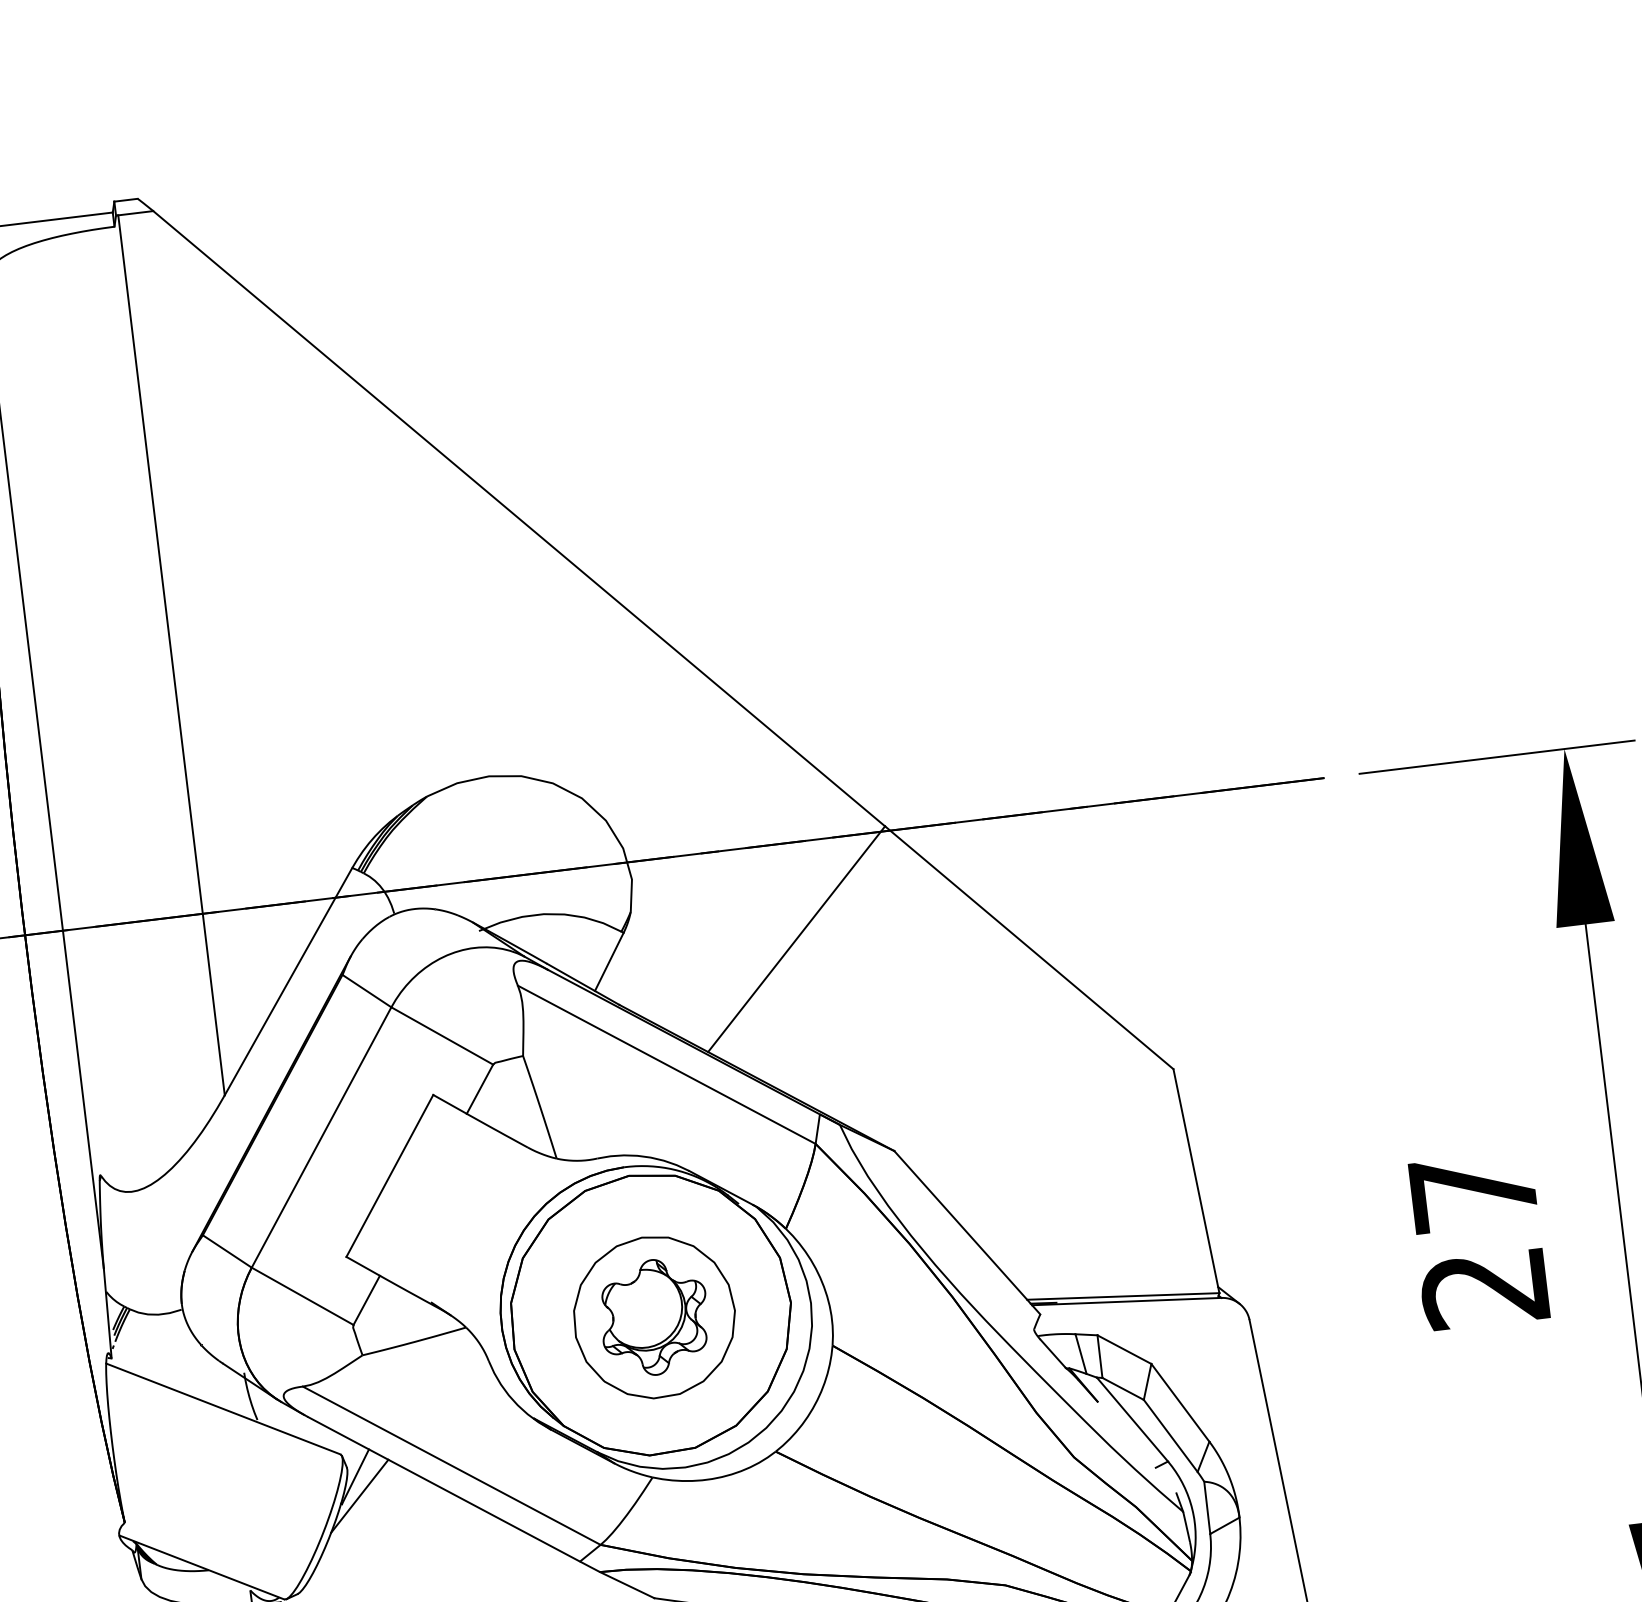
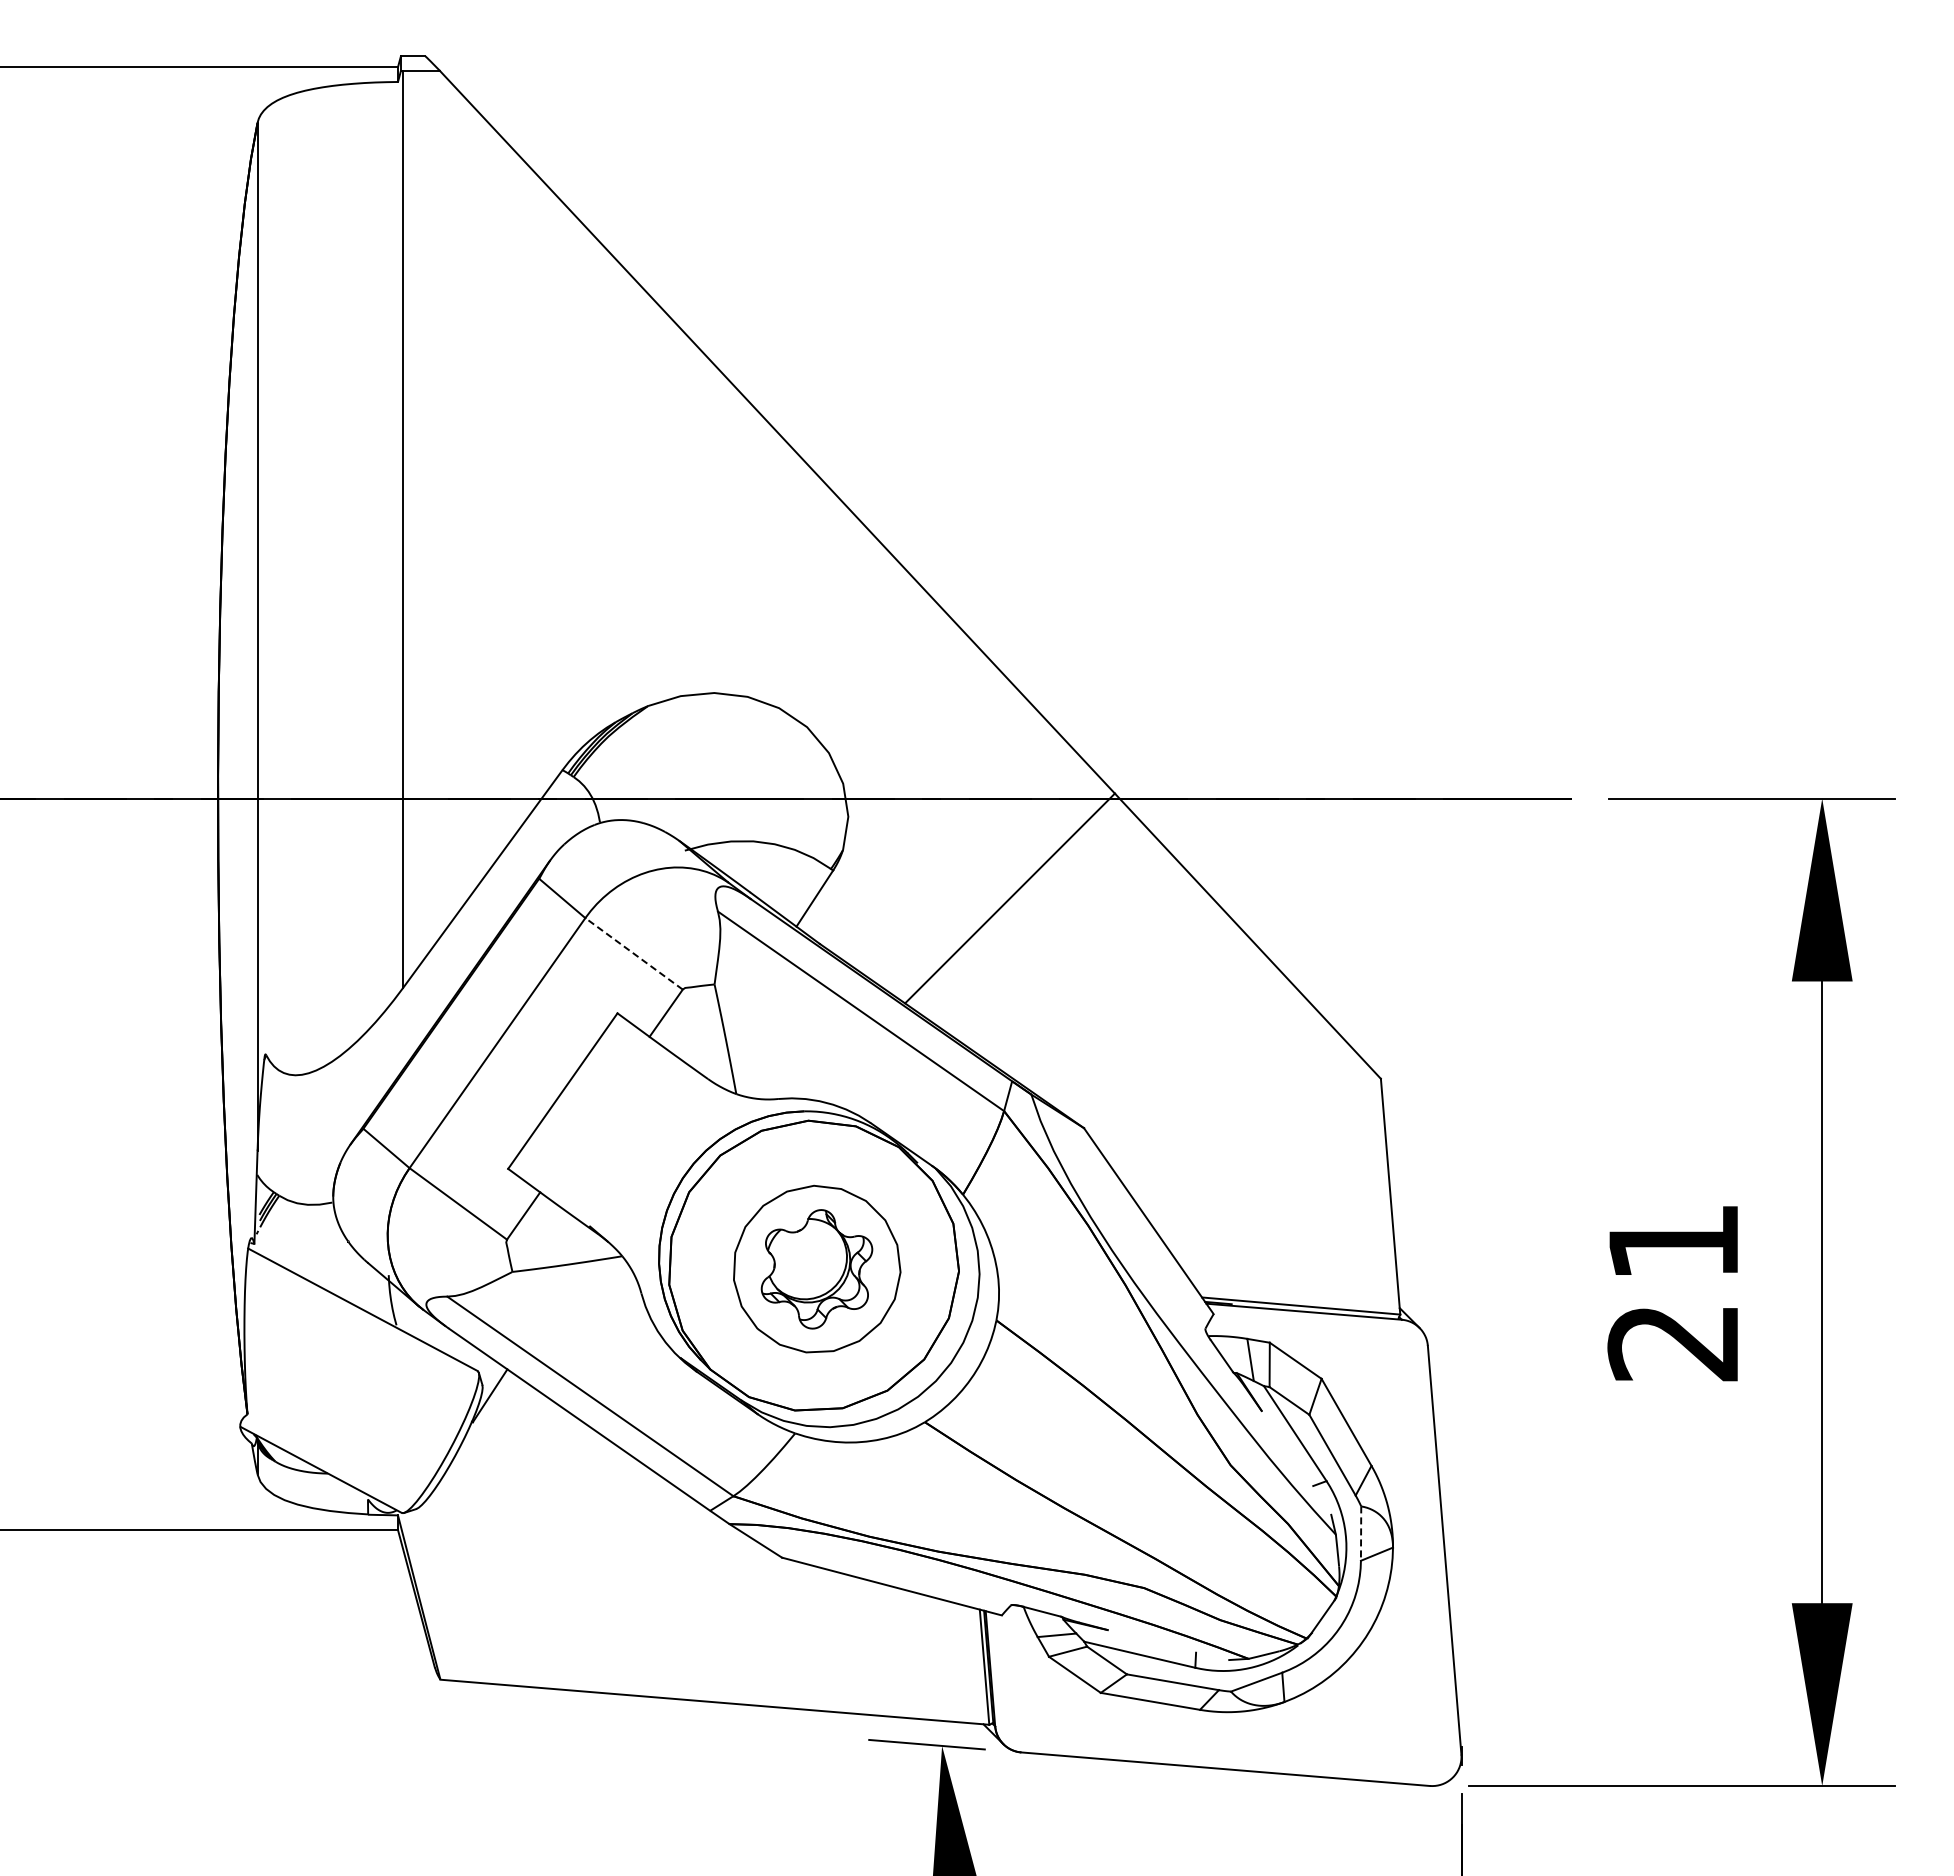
line: (441, 1035) -> (633, 953), solid -> dashed
text: (1473, 1192) -> (1673, 1242), 27 -> 21
line: (360, 1496) -> (492, 1416), removed
line: (1207, 1508) -> (1361, 1534), solid -> dashed

